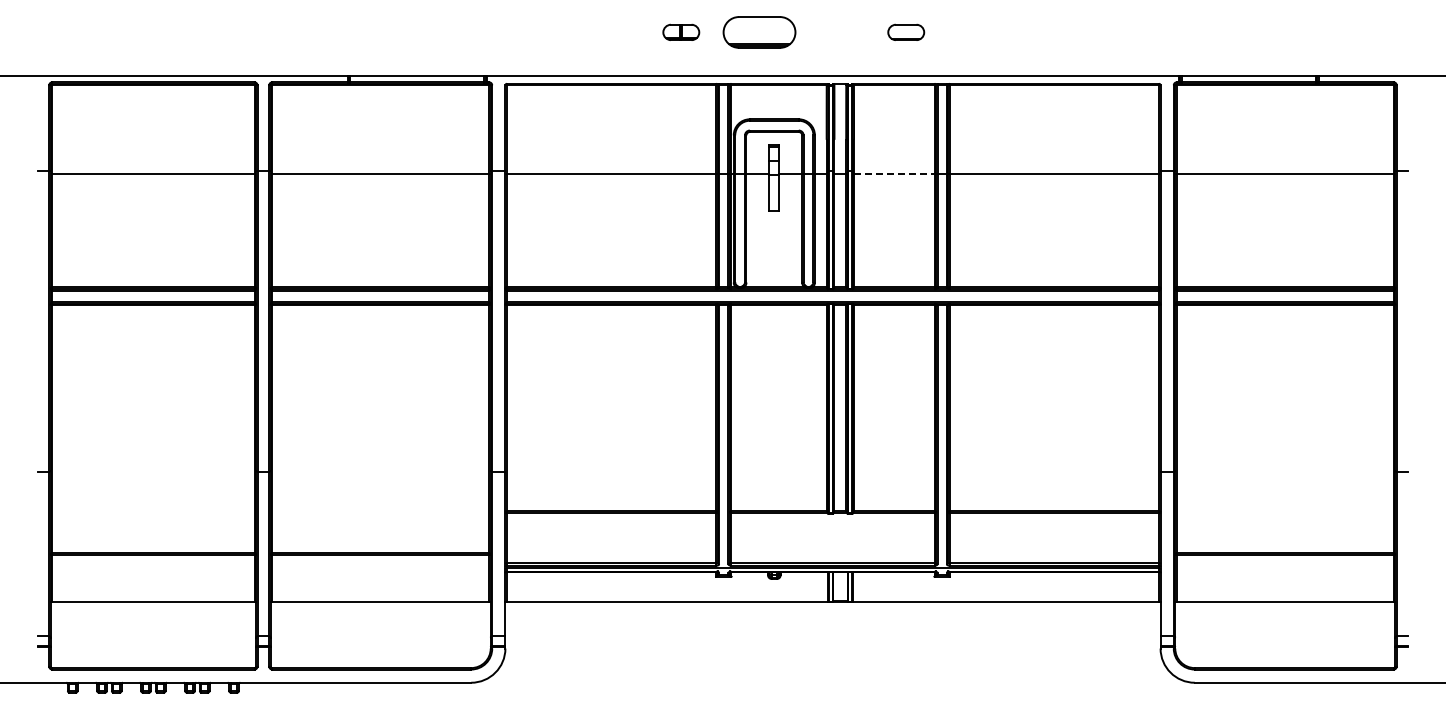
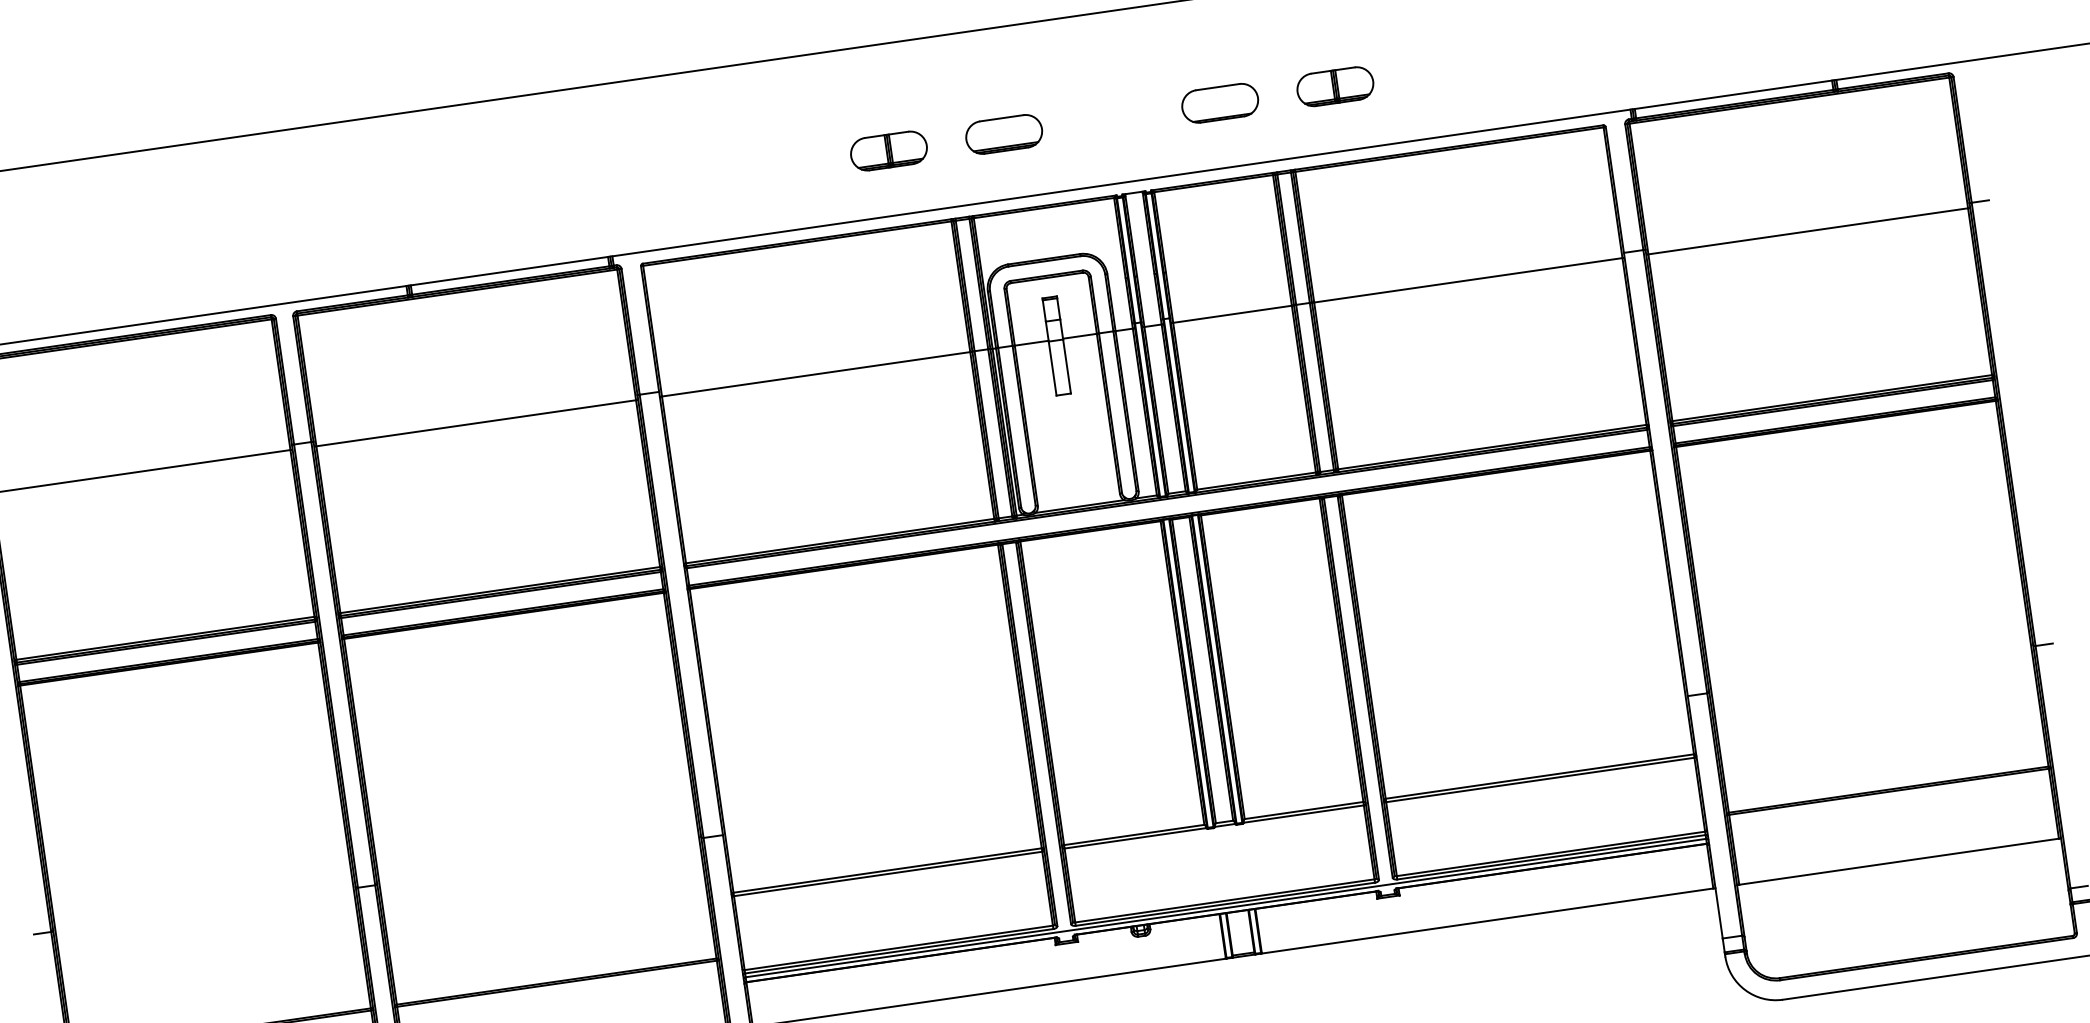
part: (680, 32) -> (887, 151), size x1.43
part: (759, 32) -> (1003, 134), size x0.71
part: (905, 32) -> (1218, 103), size x1.43
part: (984, 32) -> (1335, 86), added
line: (894, 173) -> (1232, 313), dashed -> solid

